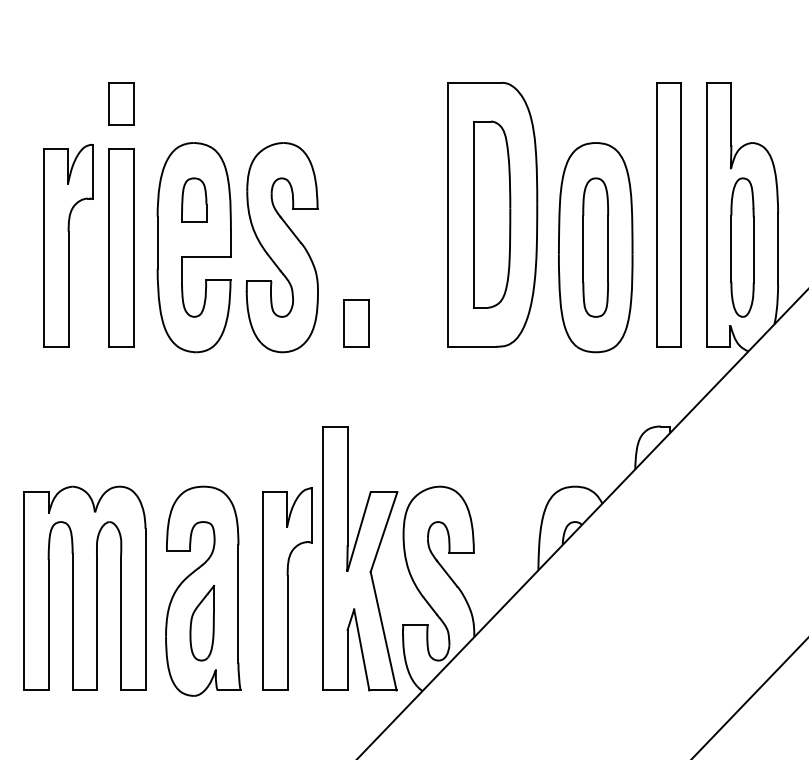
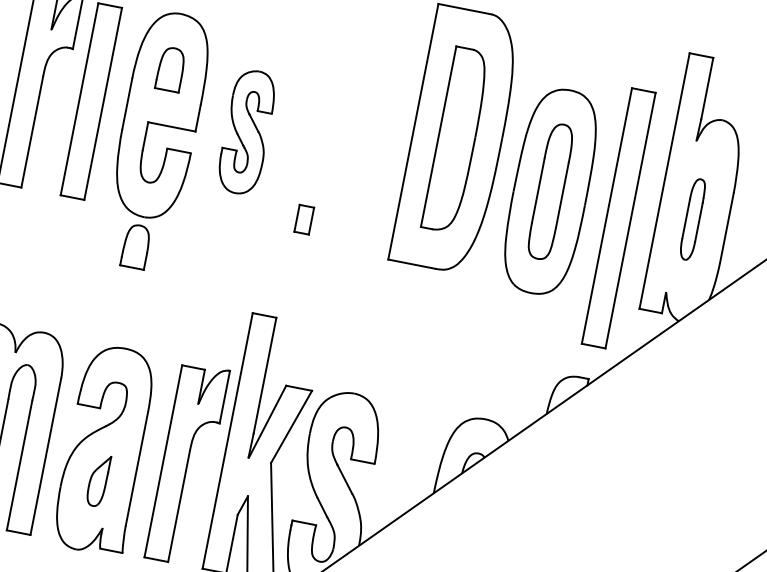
part: (668, 214) -> (618, 217), moved
part: (281, 247) -> (246, 131), size x0.6
part: (742, 247) -> (692, 219), size x0.6
part: (356, 323) -> (304, 219), size x0.6
part: (194, 382) -> (136, 246), added
part: (202, 623) -> (98, 480), size x0.7

